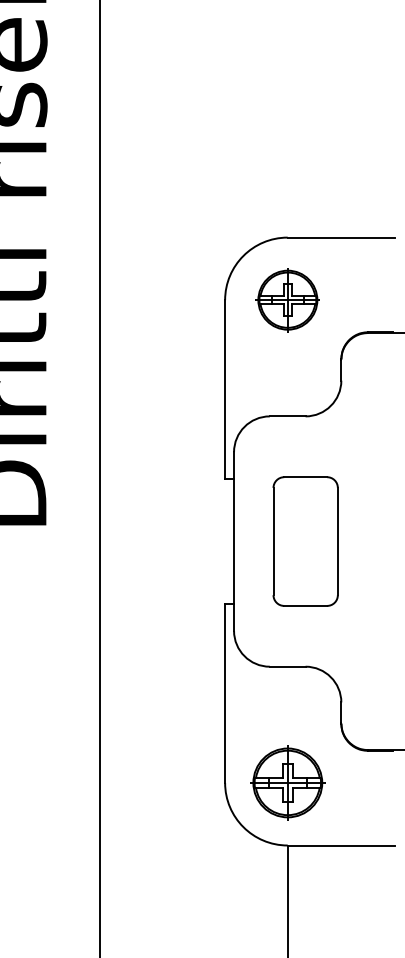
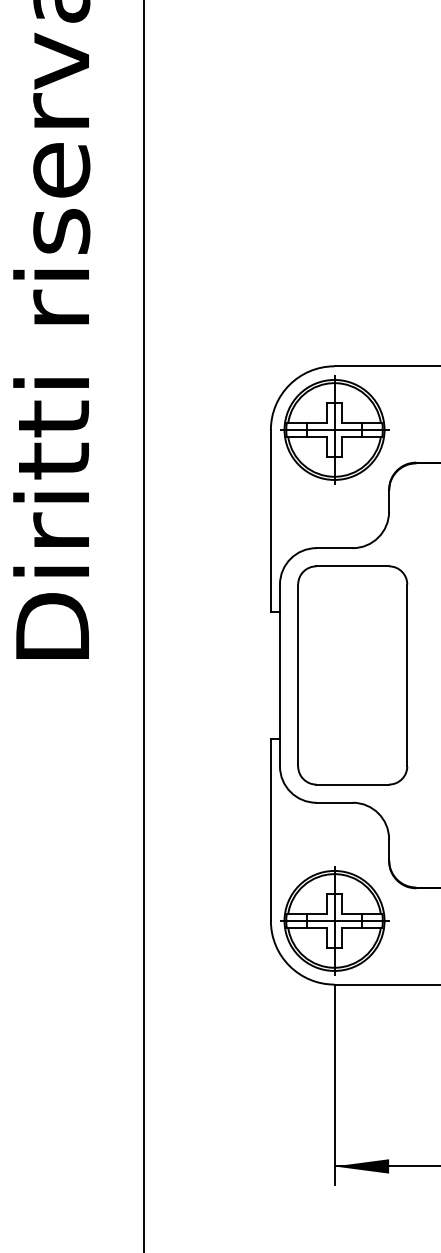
part: (287, 299) -> (334, 429), size x1.67
part: (305, 541) -> (352, 675), size x1.67
part: (287, 782) -> (334, 920), size x1.43

